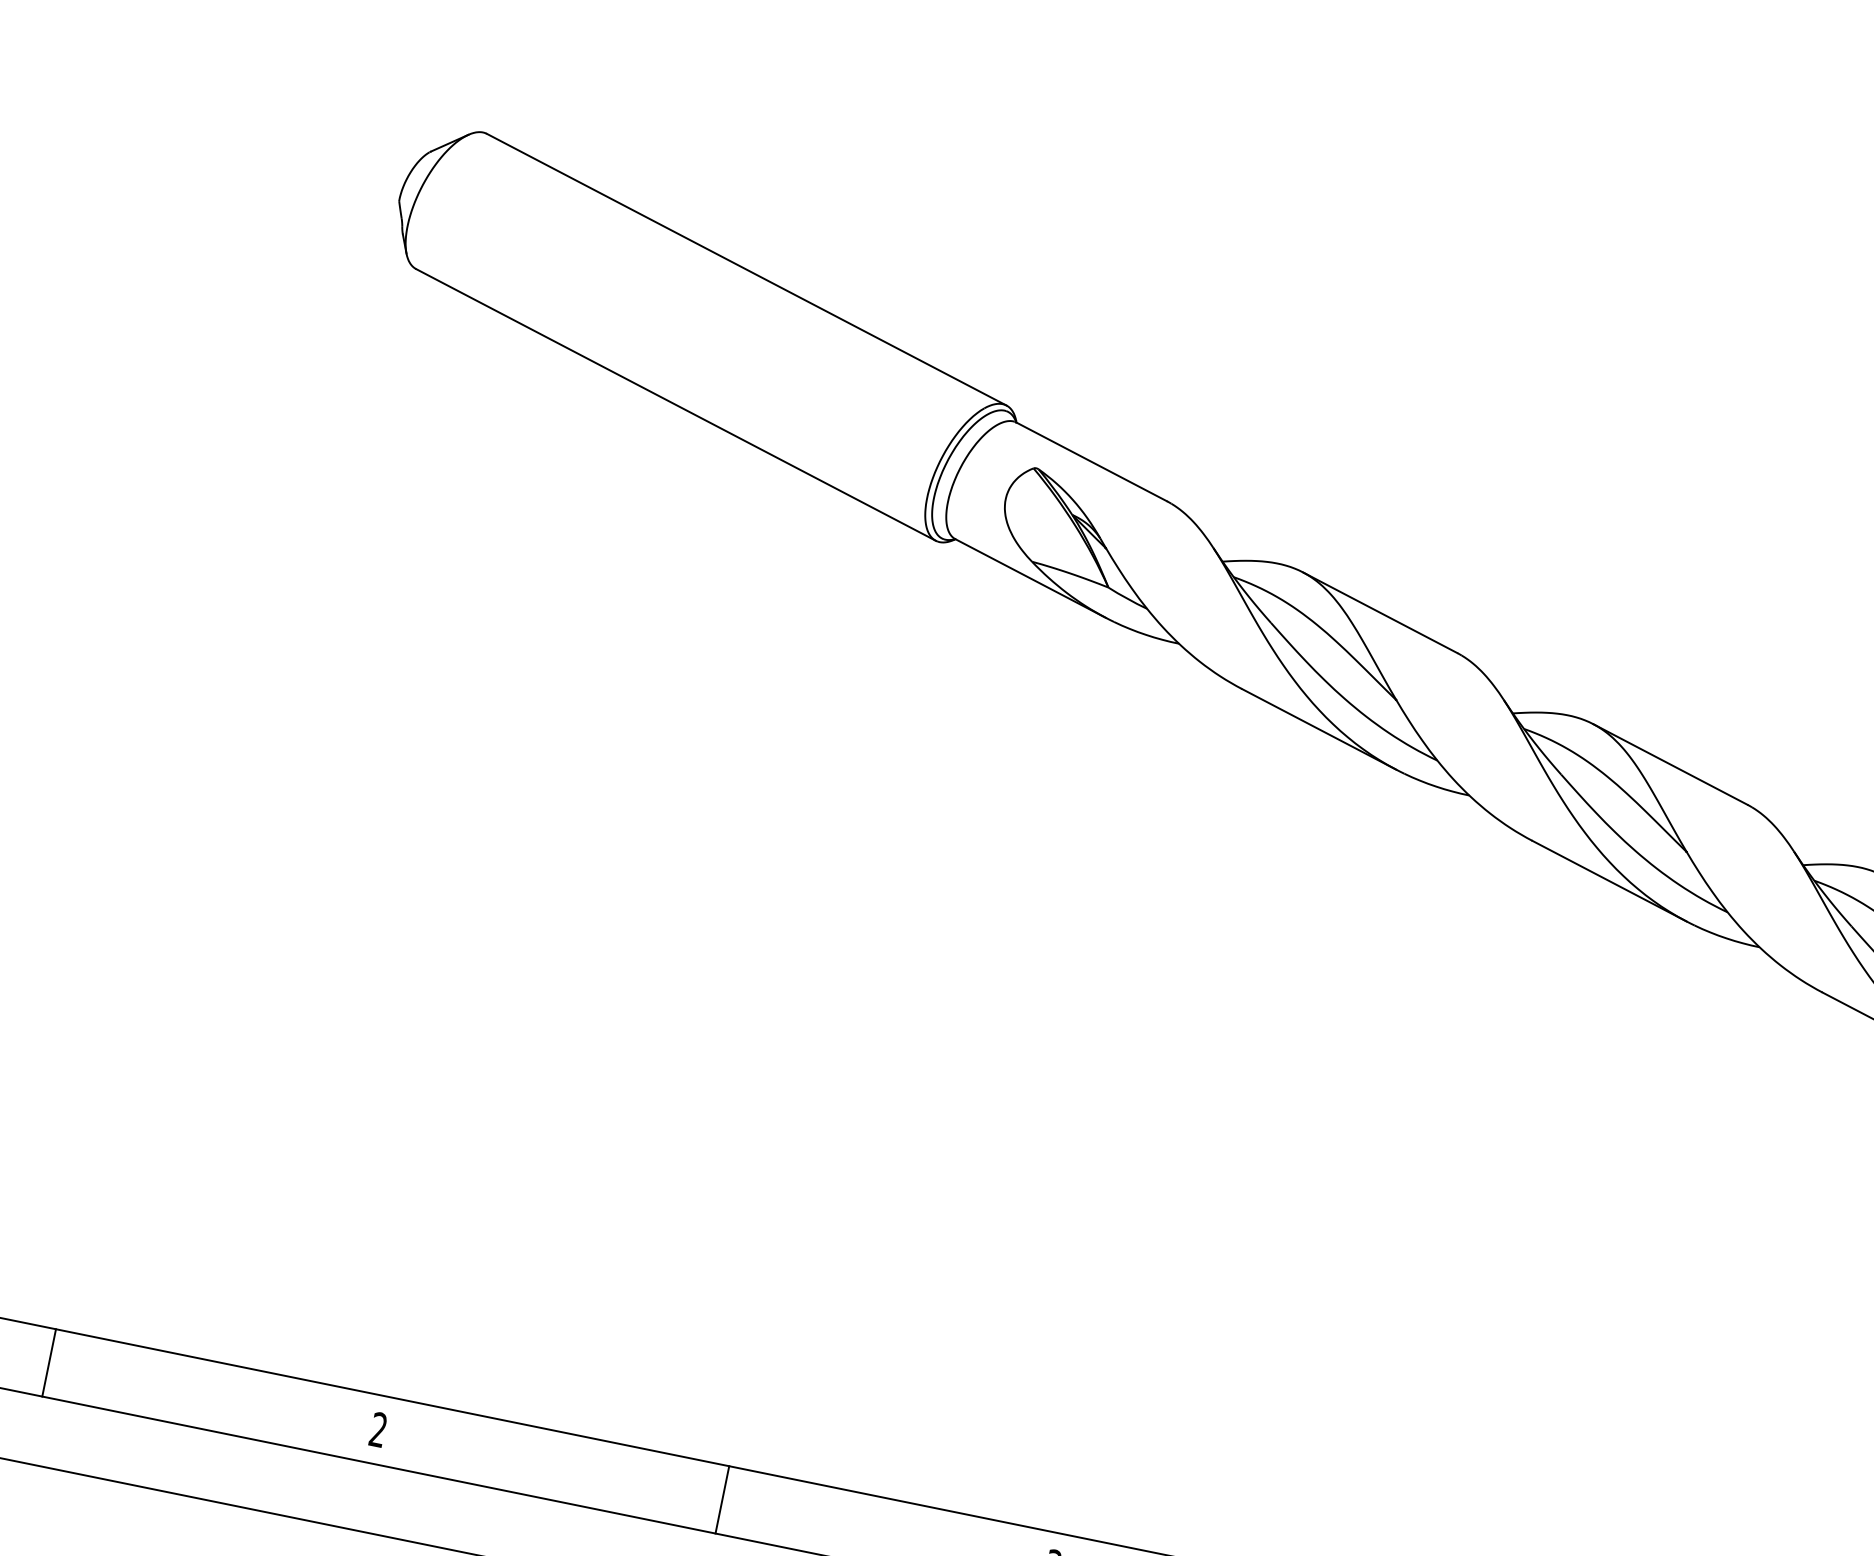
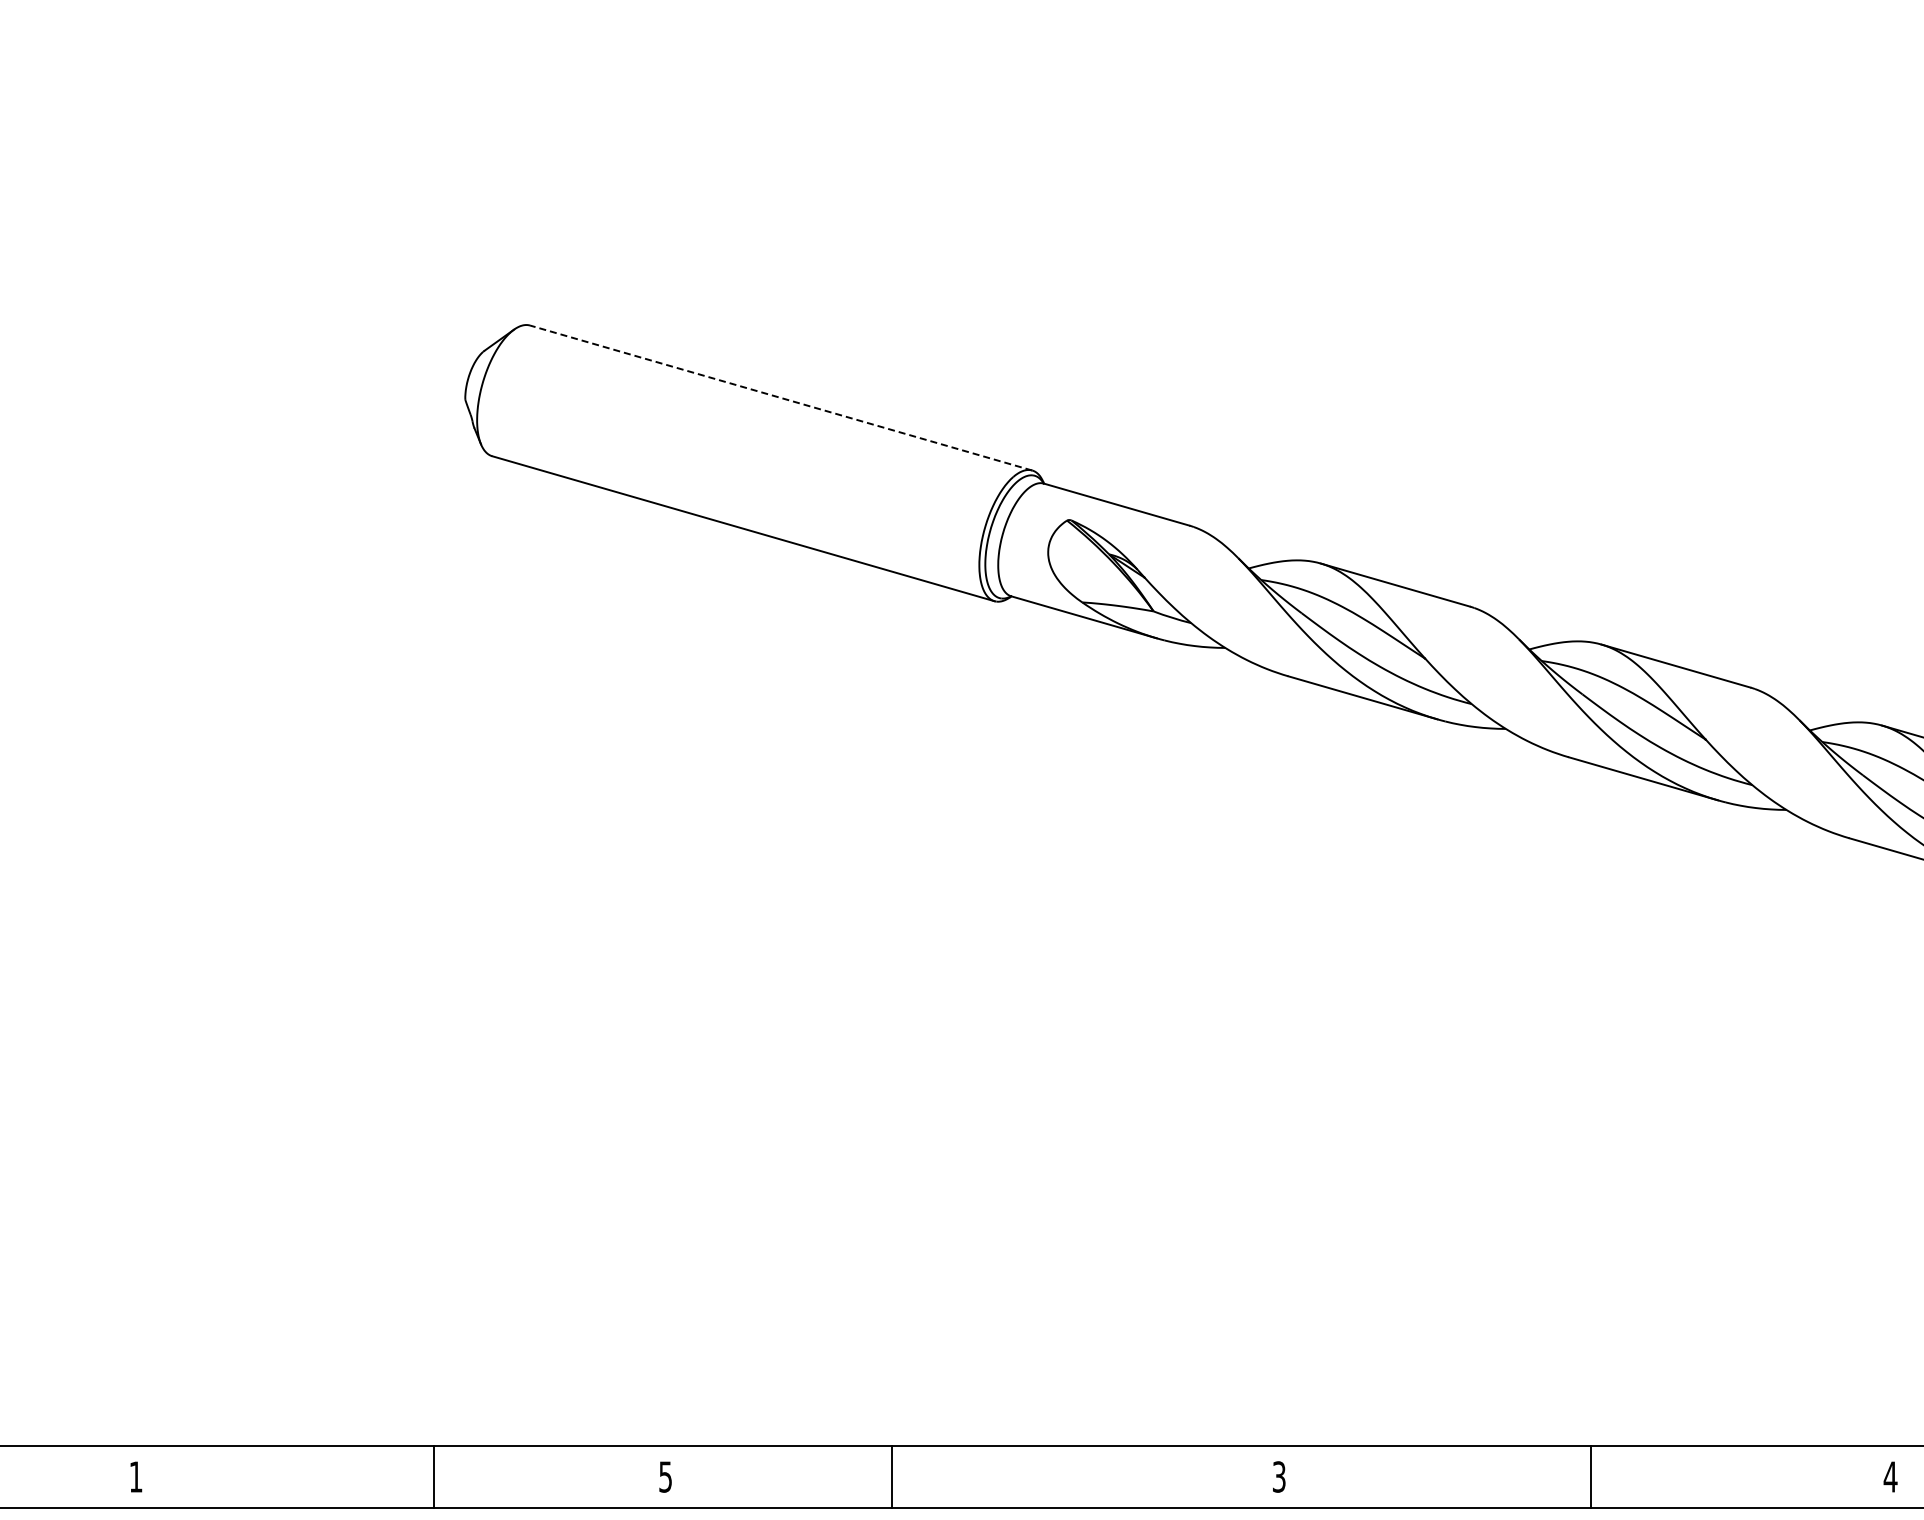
line: (746, 268) -> (780, 397), solid -> dashed
line: (49, 1362) -> (434, 1476), moved
text: (378, 1429) -> (665, 1476), 2 -> 5
line: (722, 1499) -> (891, 1476), moved

